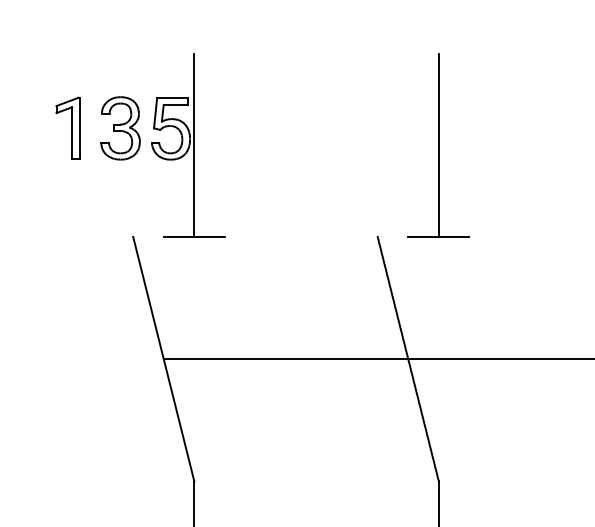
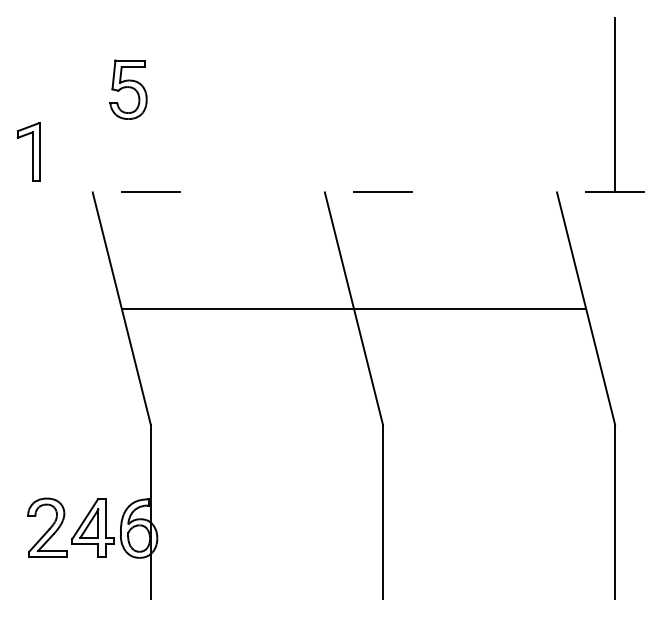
part: (67, 127) -> (28, 151), moved
part: (120, 127) -> (80, 88), removed
line: (194, 145) -> (150, 105), removed
line: (438, 145) -> (382, 105), removed

